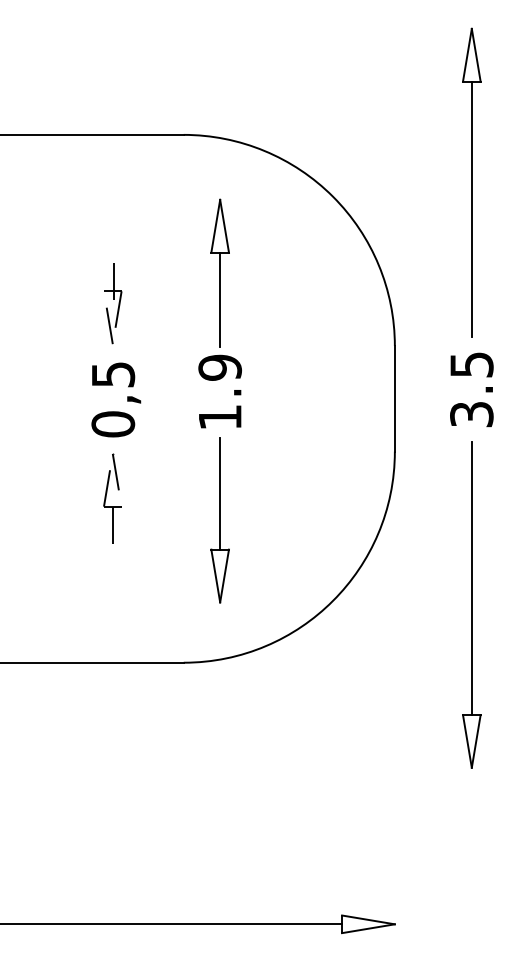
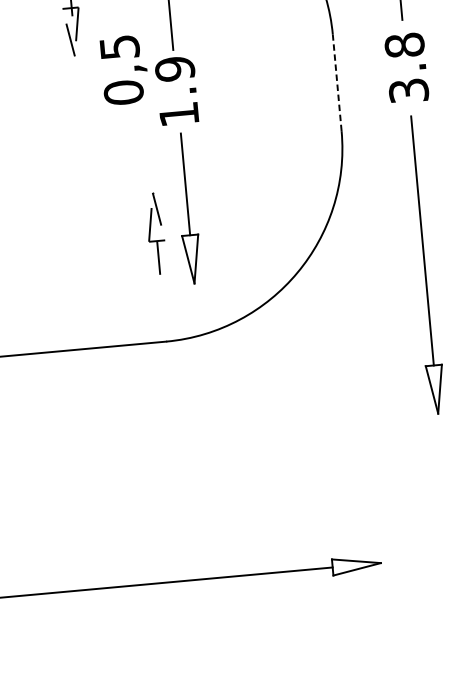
text: (471, 364) -> (404, 45), 3.5 -> 3.8
line: (394, 398) -> (336, 82), solid -> dashed
text: (116, 399) -> (124, 69), moved
part: (112, 498) -> (156, 233), moved

